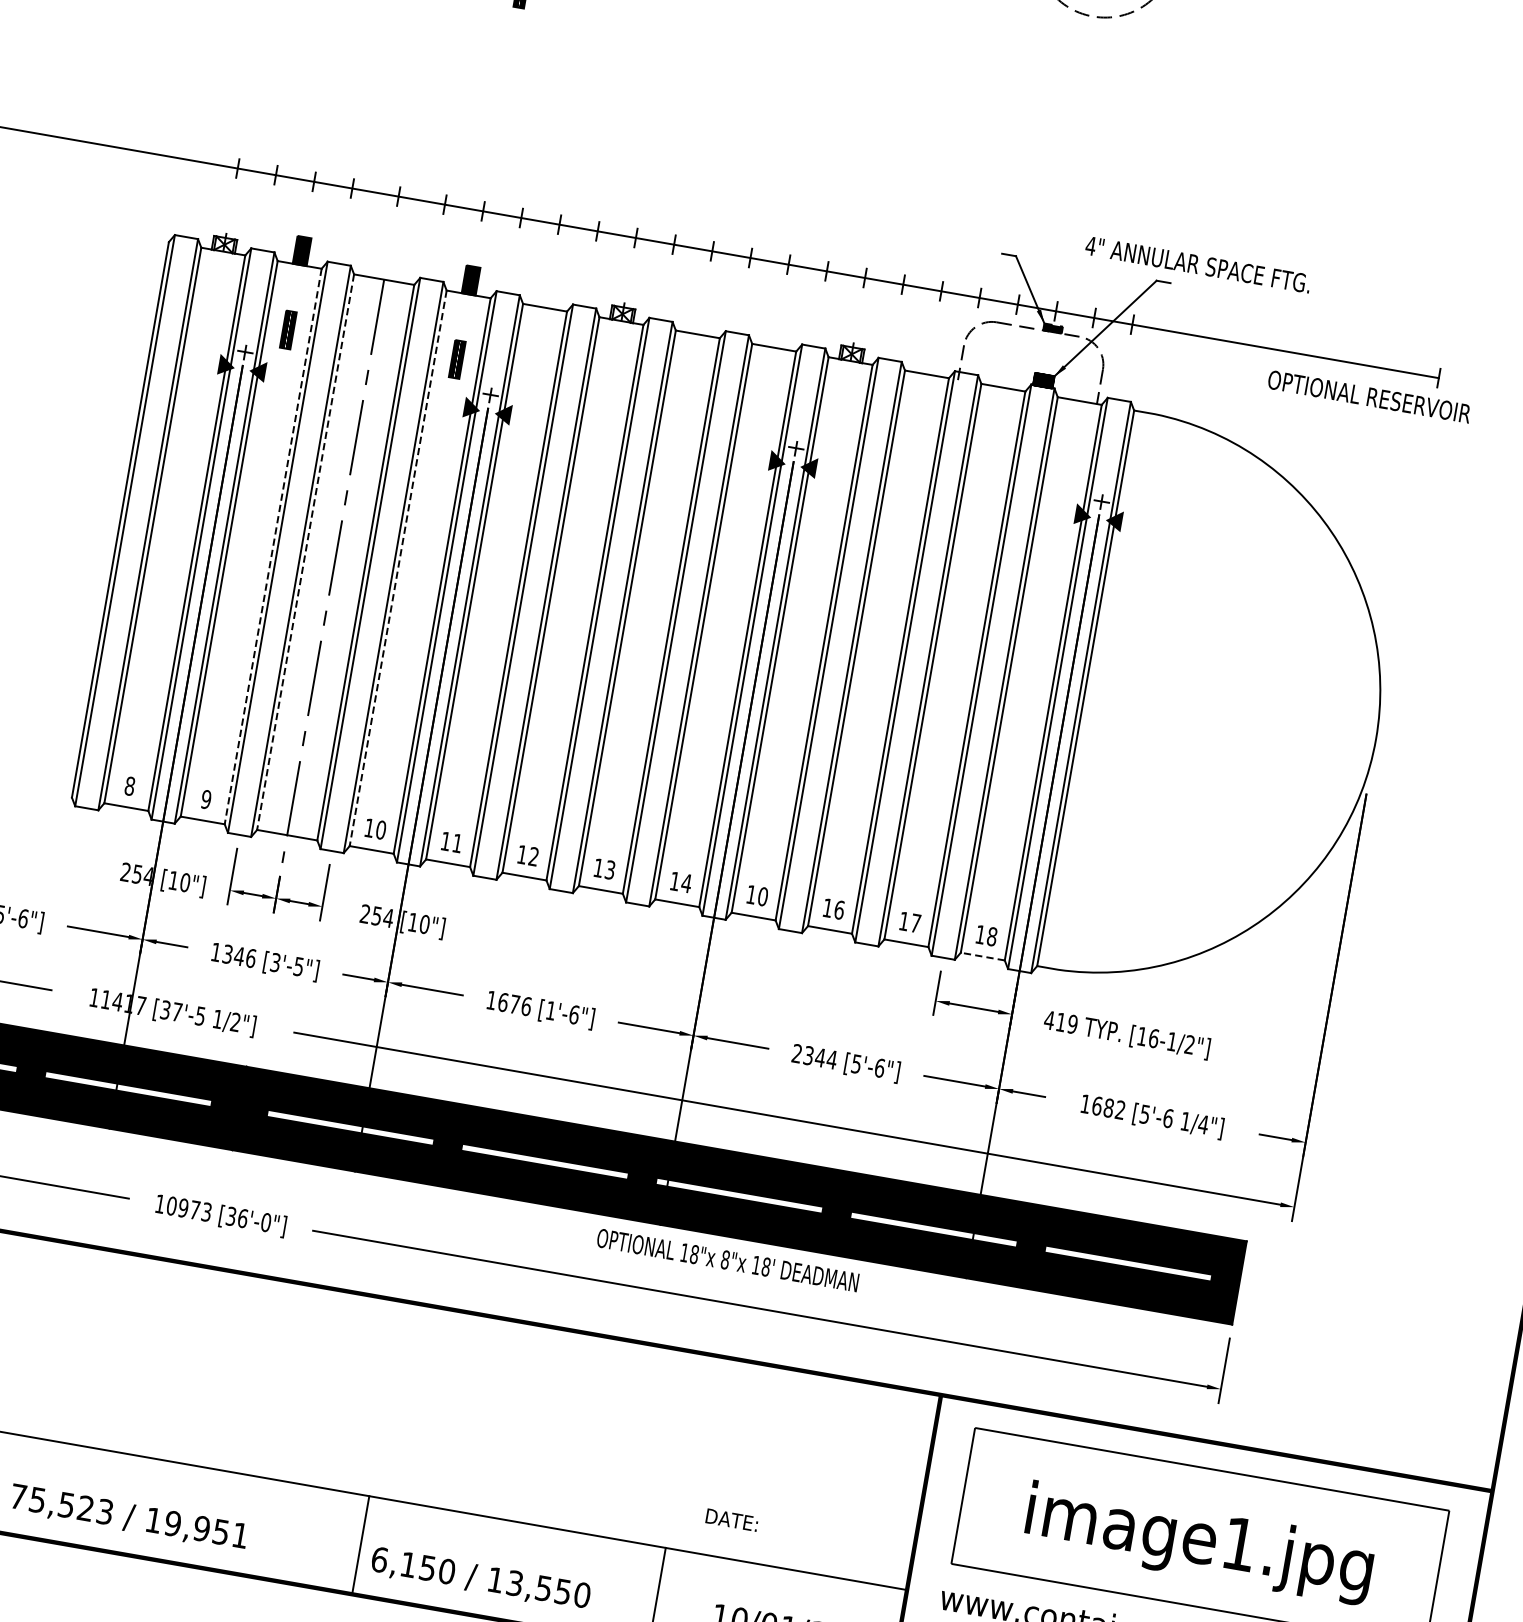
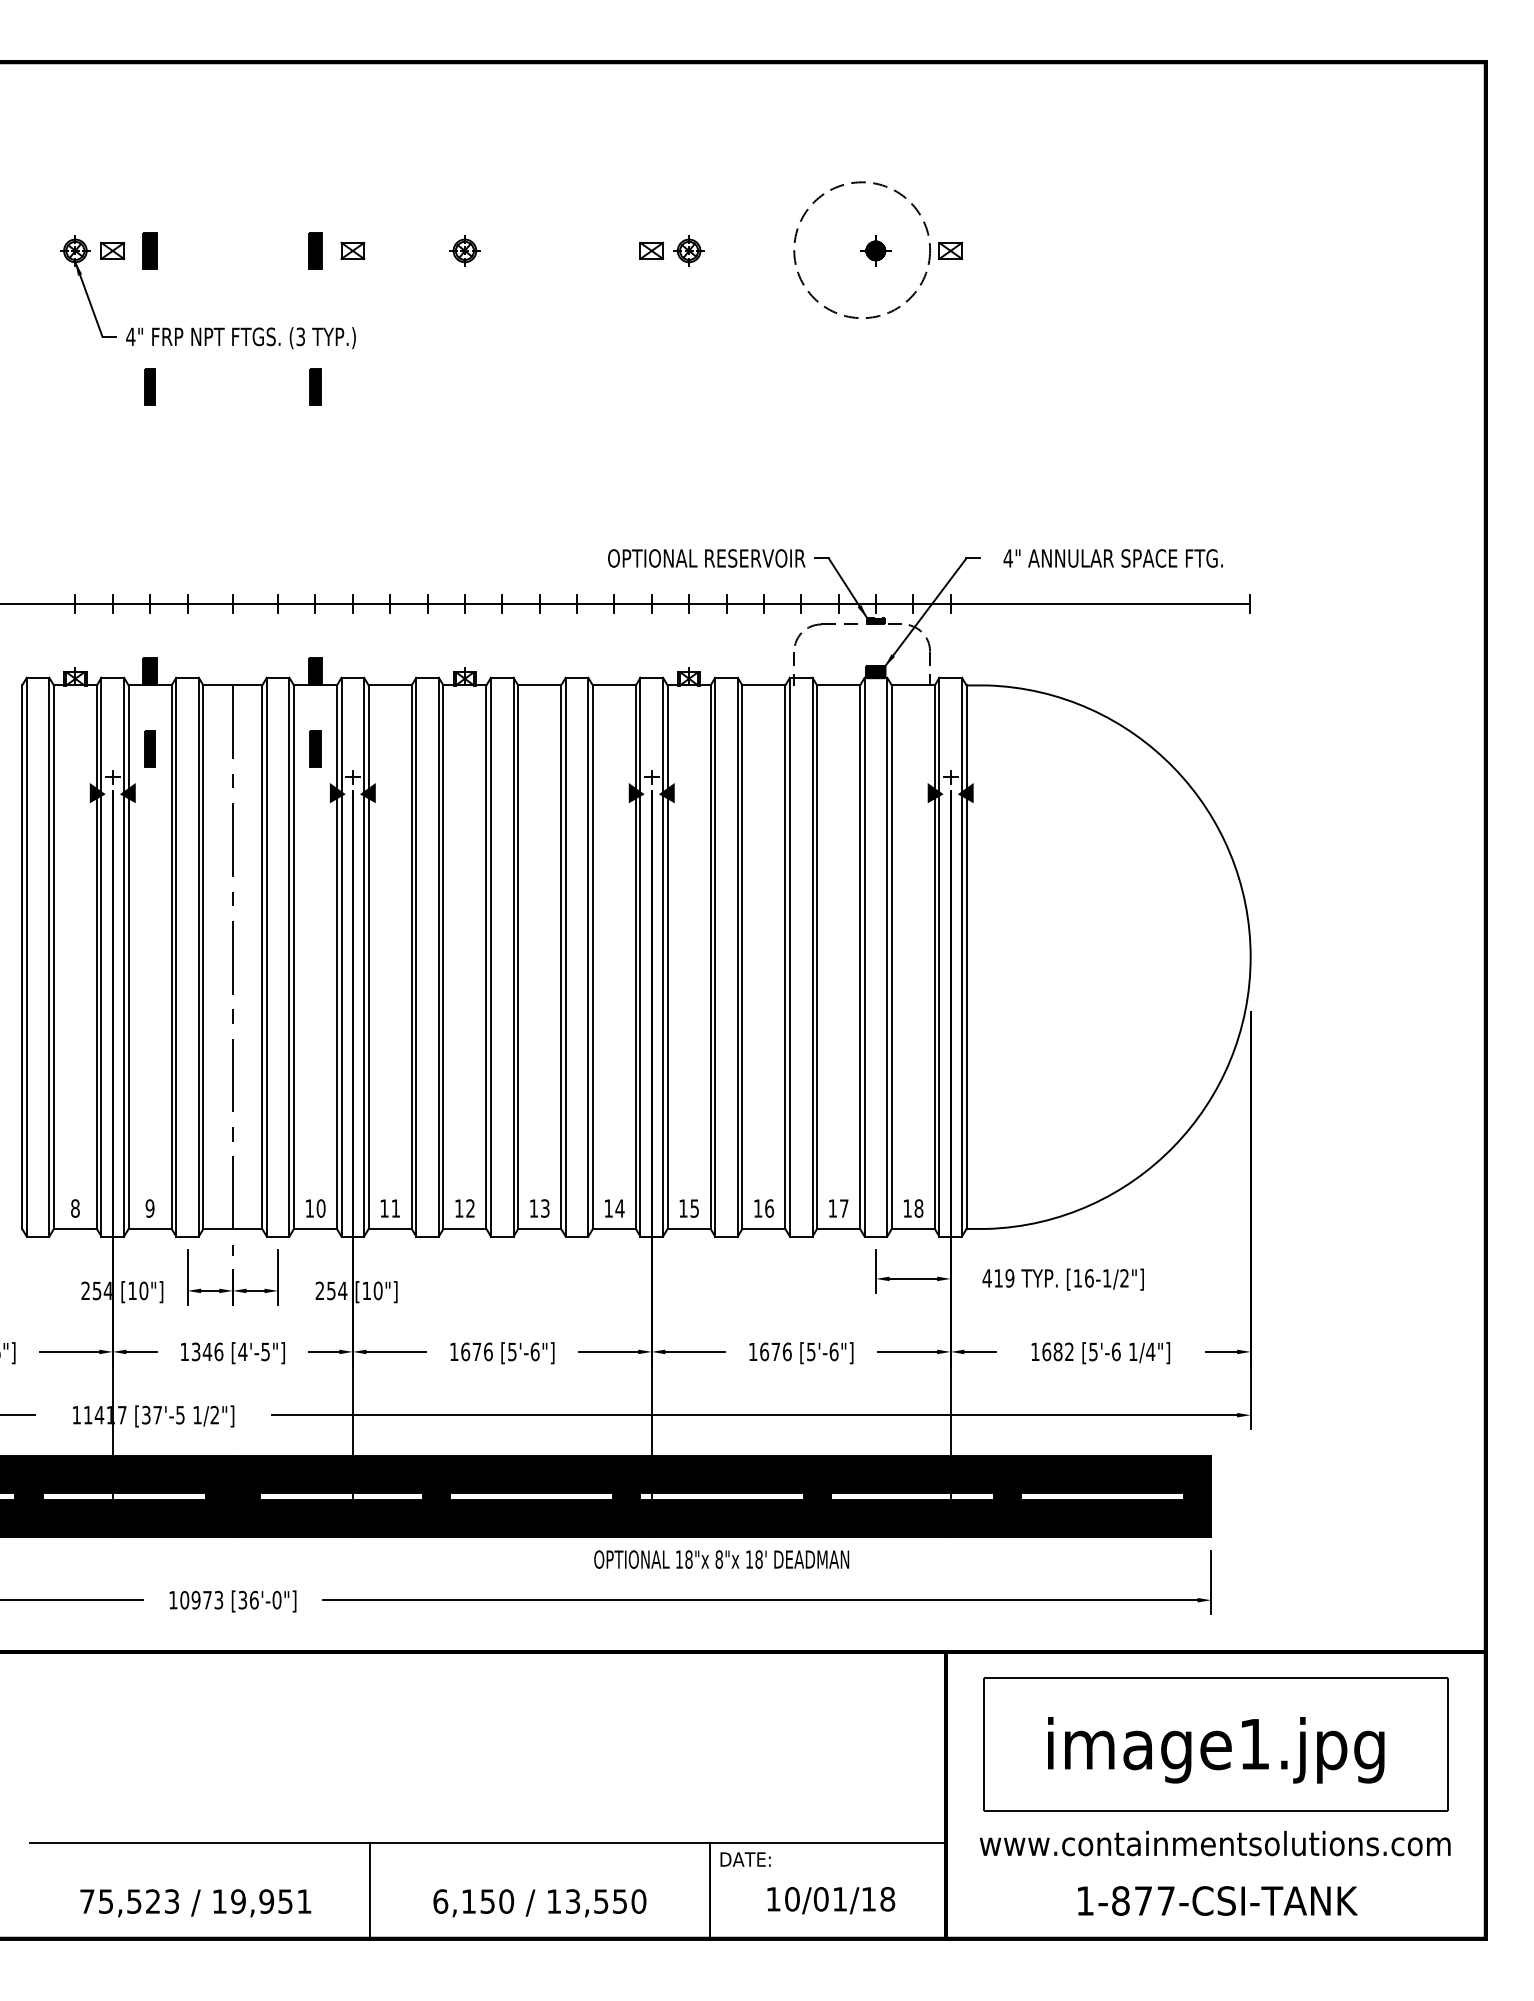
text: (1197, 264) -> (1112, 558), moved
text: (1369, 396) -> (706, 558), moved
line: (272, 546) -> (171, 957), dashed -> solid
line: (305, 552) -> (203, 957), dashed -> solid
line: (397, 568) -> (293, 957), dashed -> solid
text: (762, 896) -> (694, 1208), 10 -> 15
line: (983, 956) -> (913, 1228), dashed -> solid
text: (275, 962) -> (242, 1351), [3'-5"] -> [4'-5"]
text: (551, 1010) -> (512, 1351), [1'-6"] -> [5'-6"]
text: (813, 1056) -> (769, 1351), 2344 -> 1676
text: (731, 1520) -> (745, 1859), moved
line: (361, 1544) -> (370, 1890), moved

